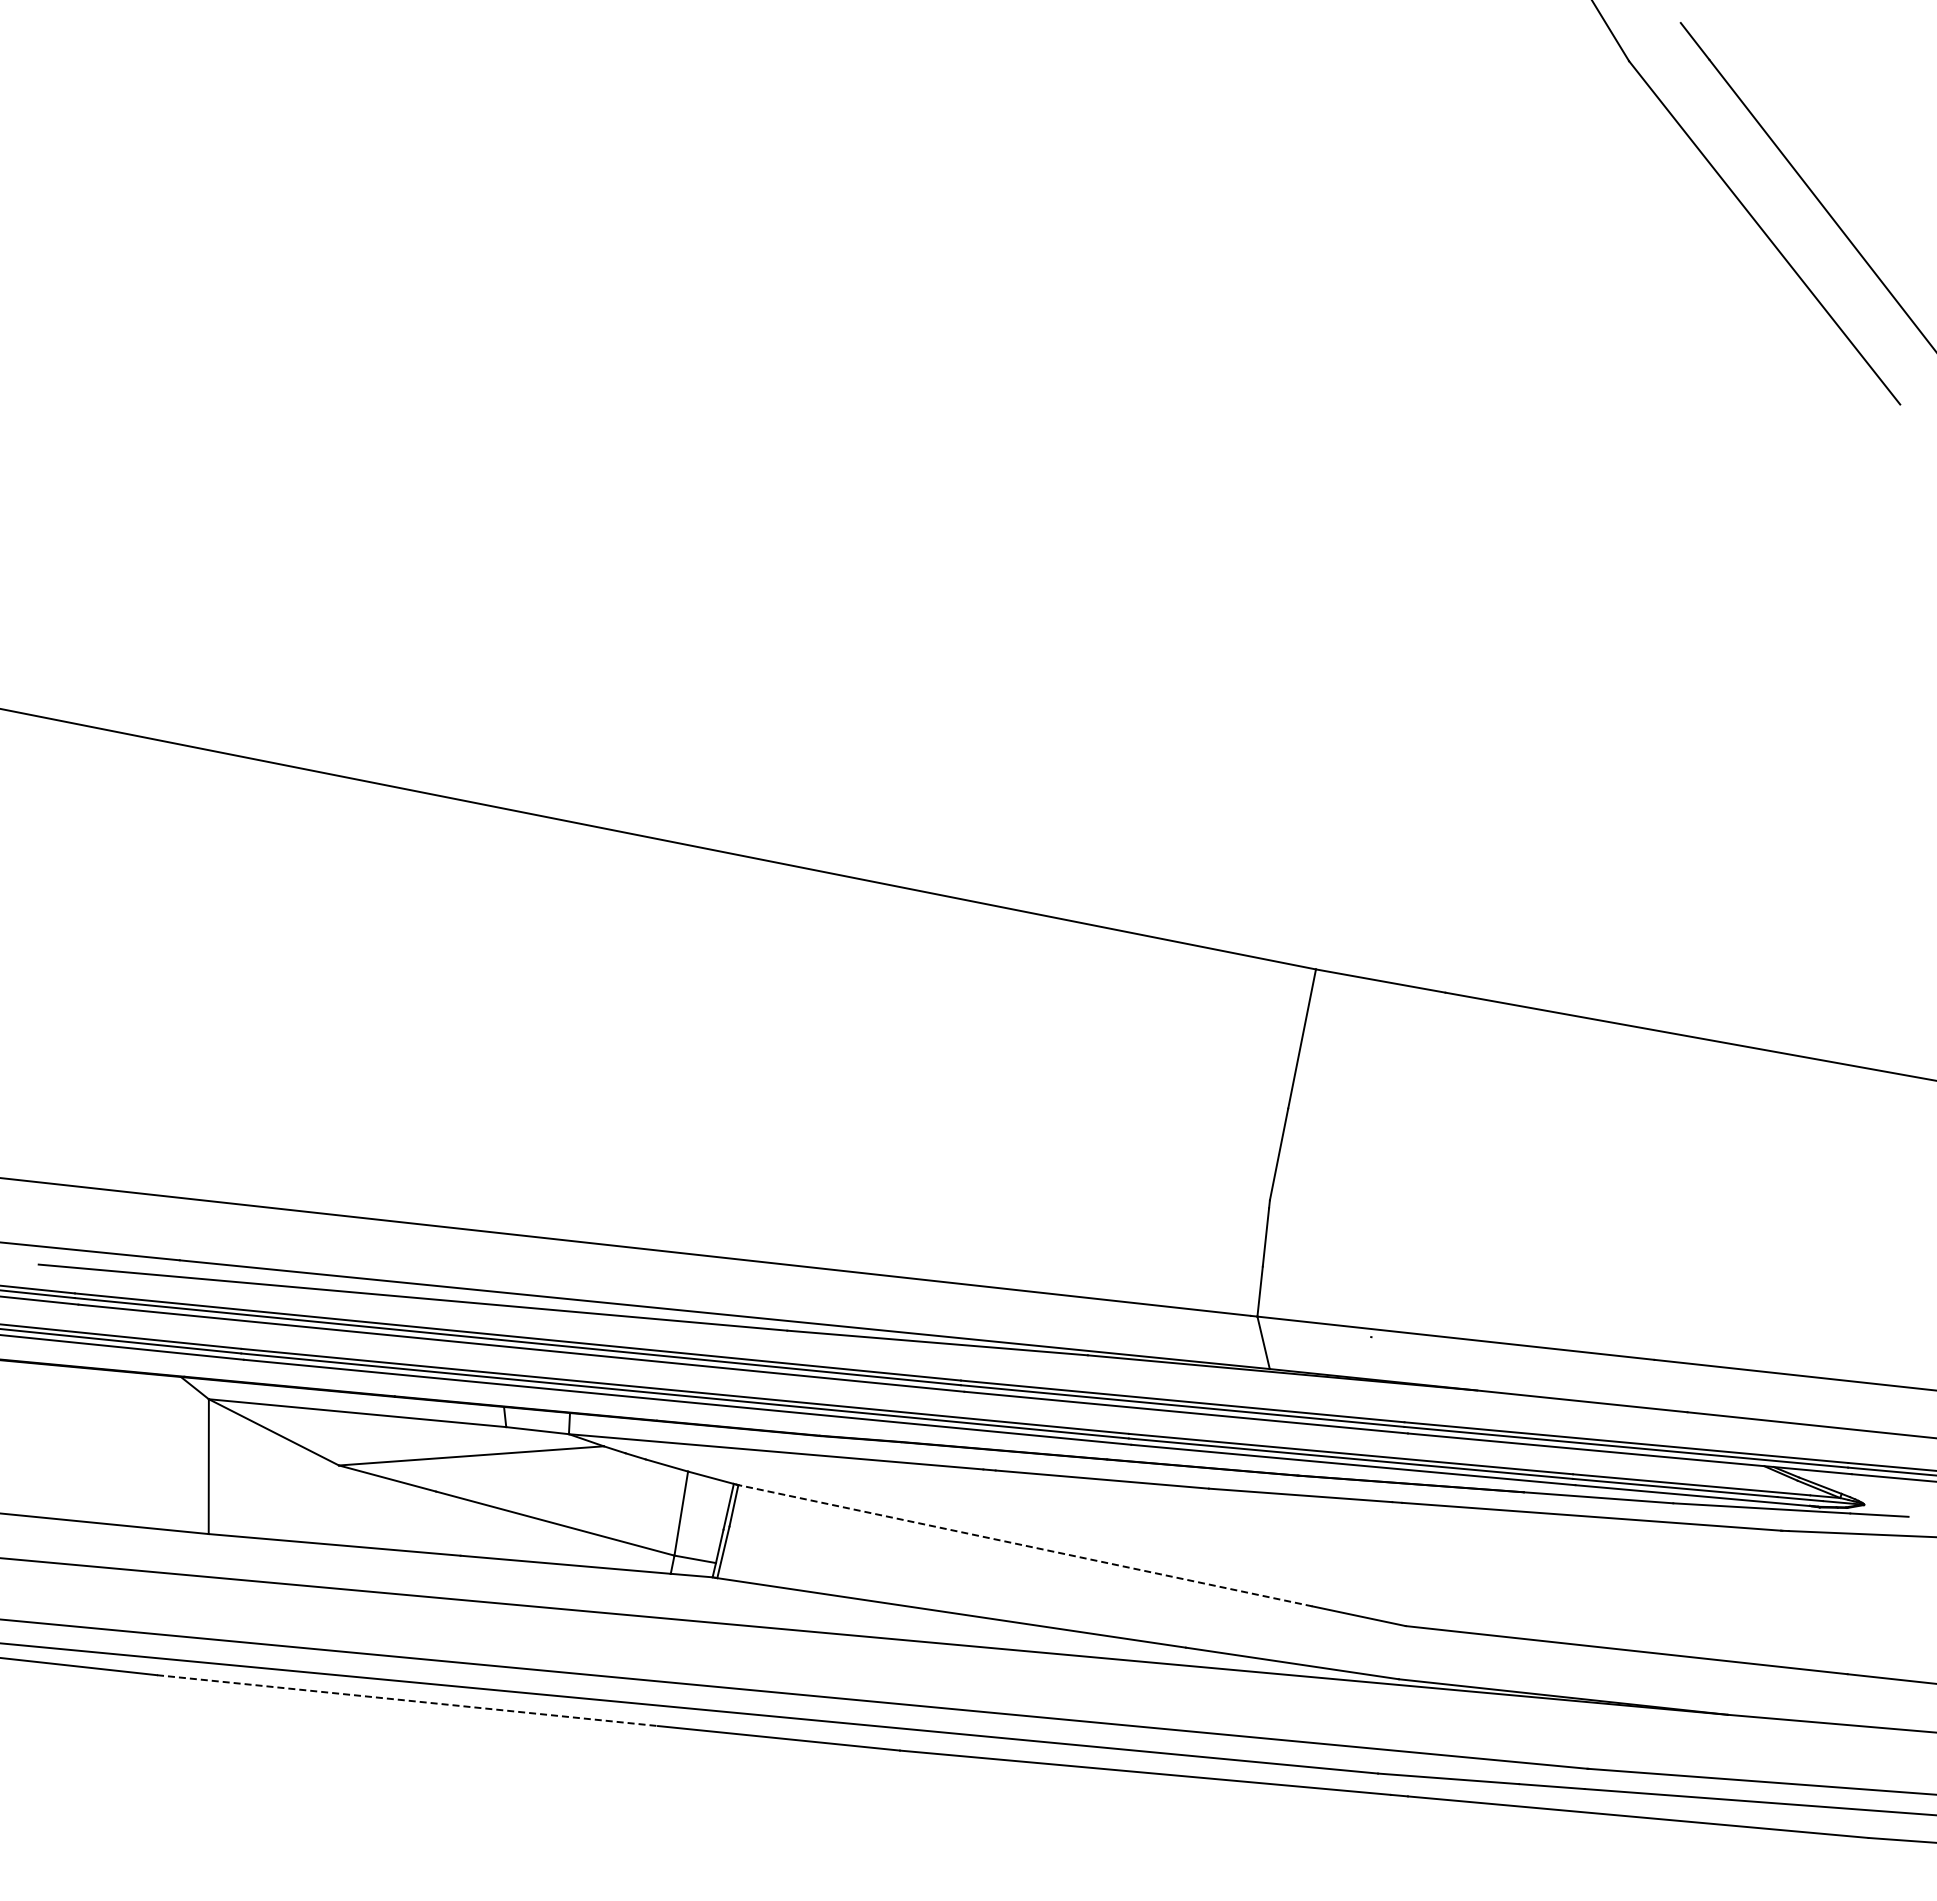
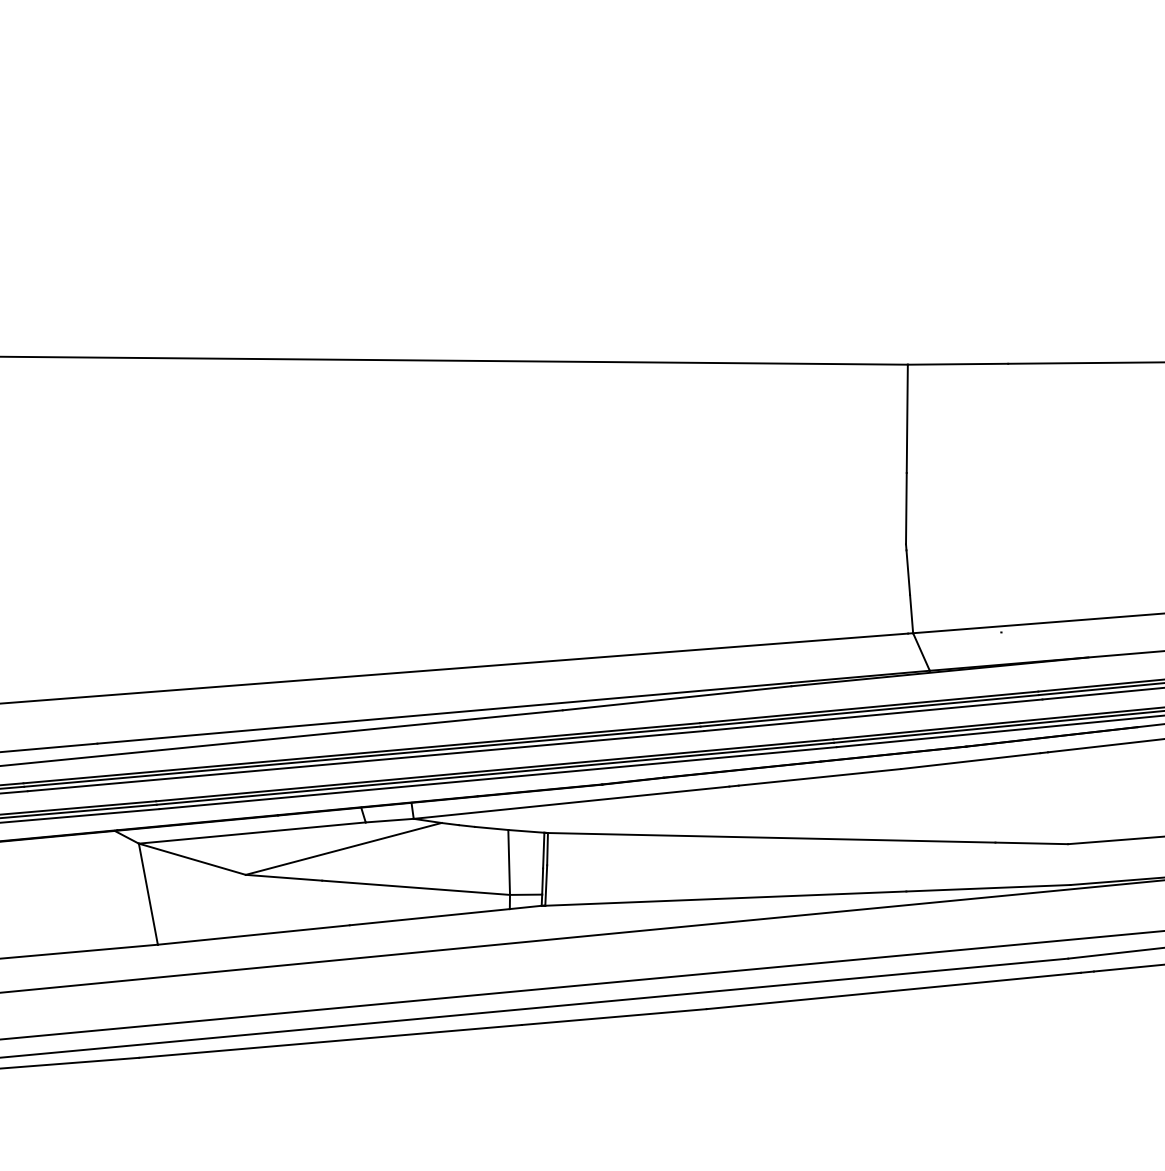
line: (1024, 1545) -> (770, 837), dashed -> solid
line: (407, 1700) -> (330, 1041), dashed -> solid

